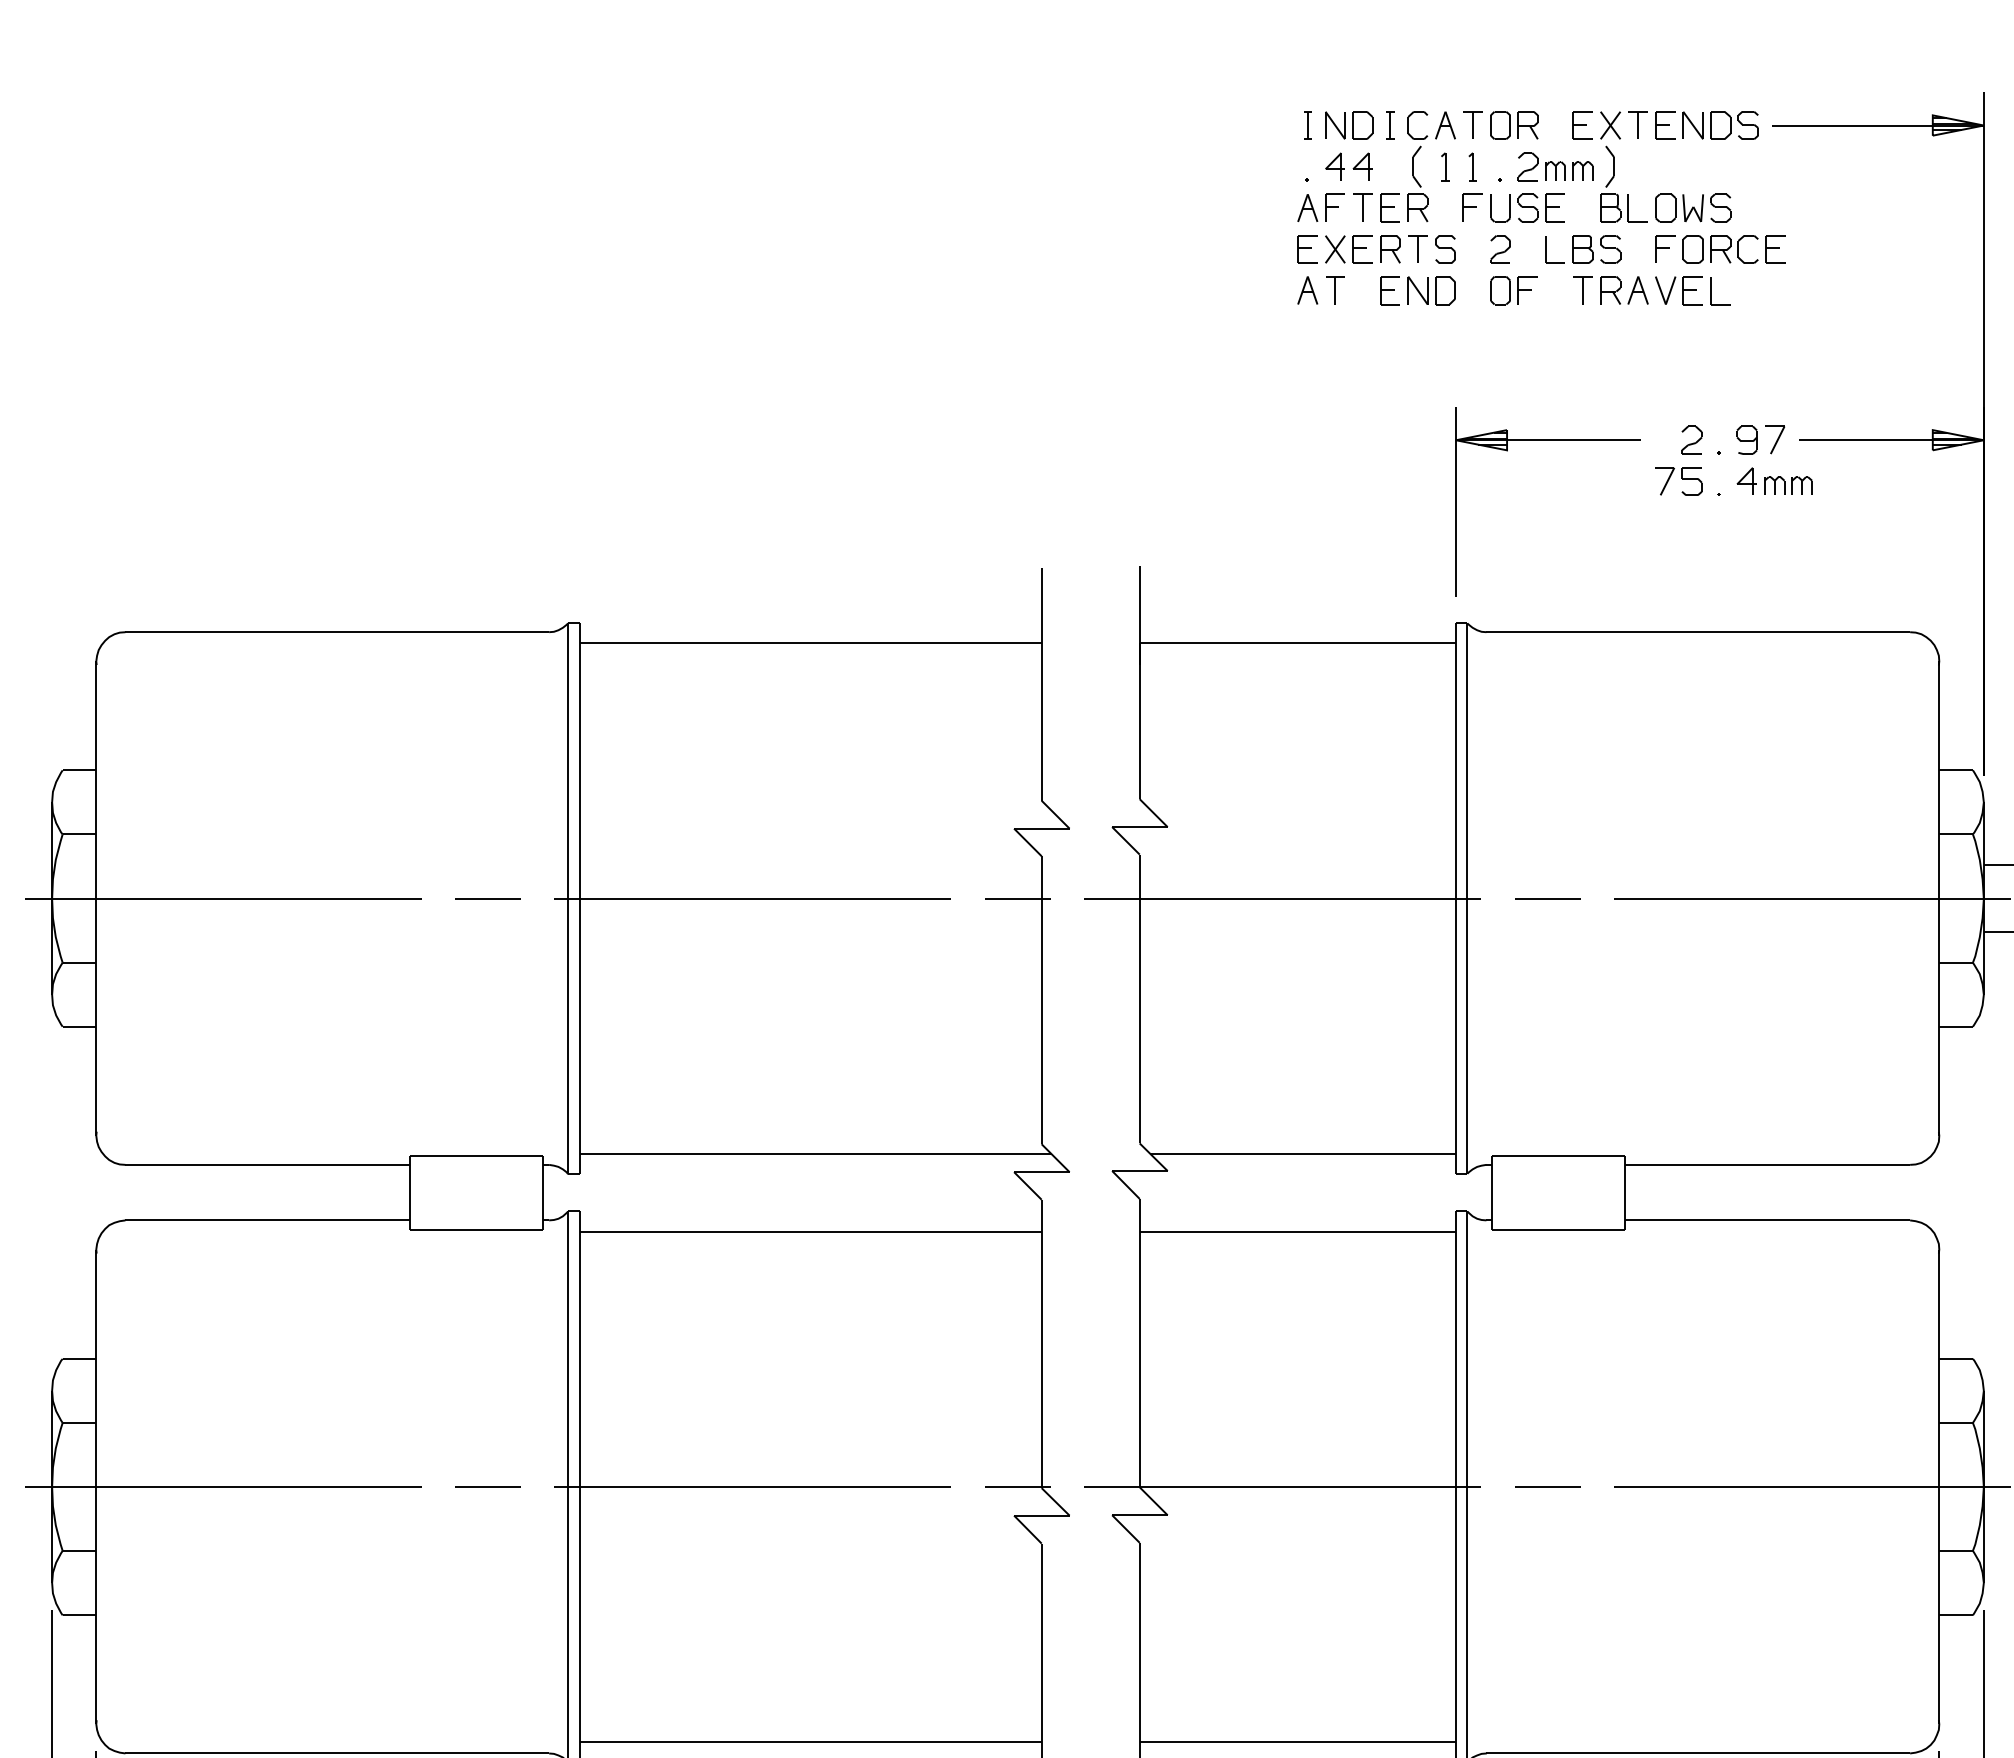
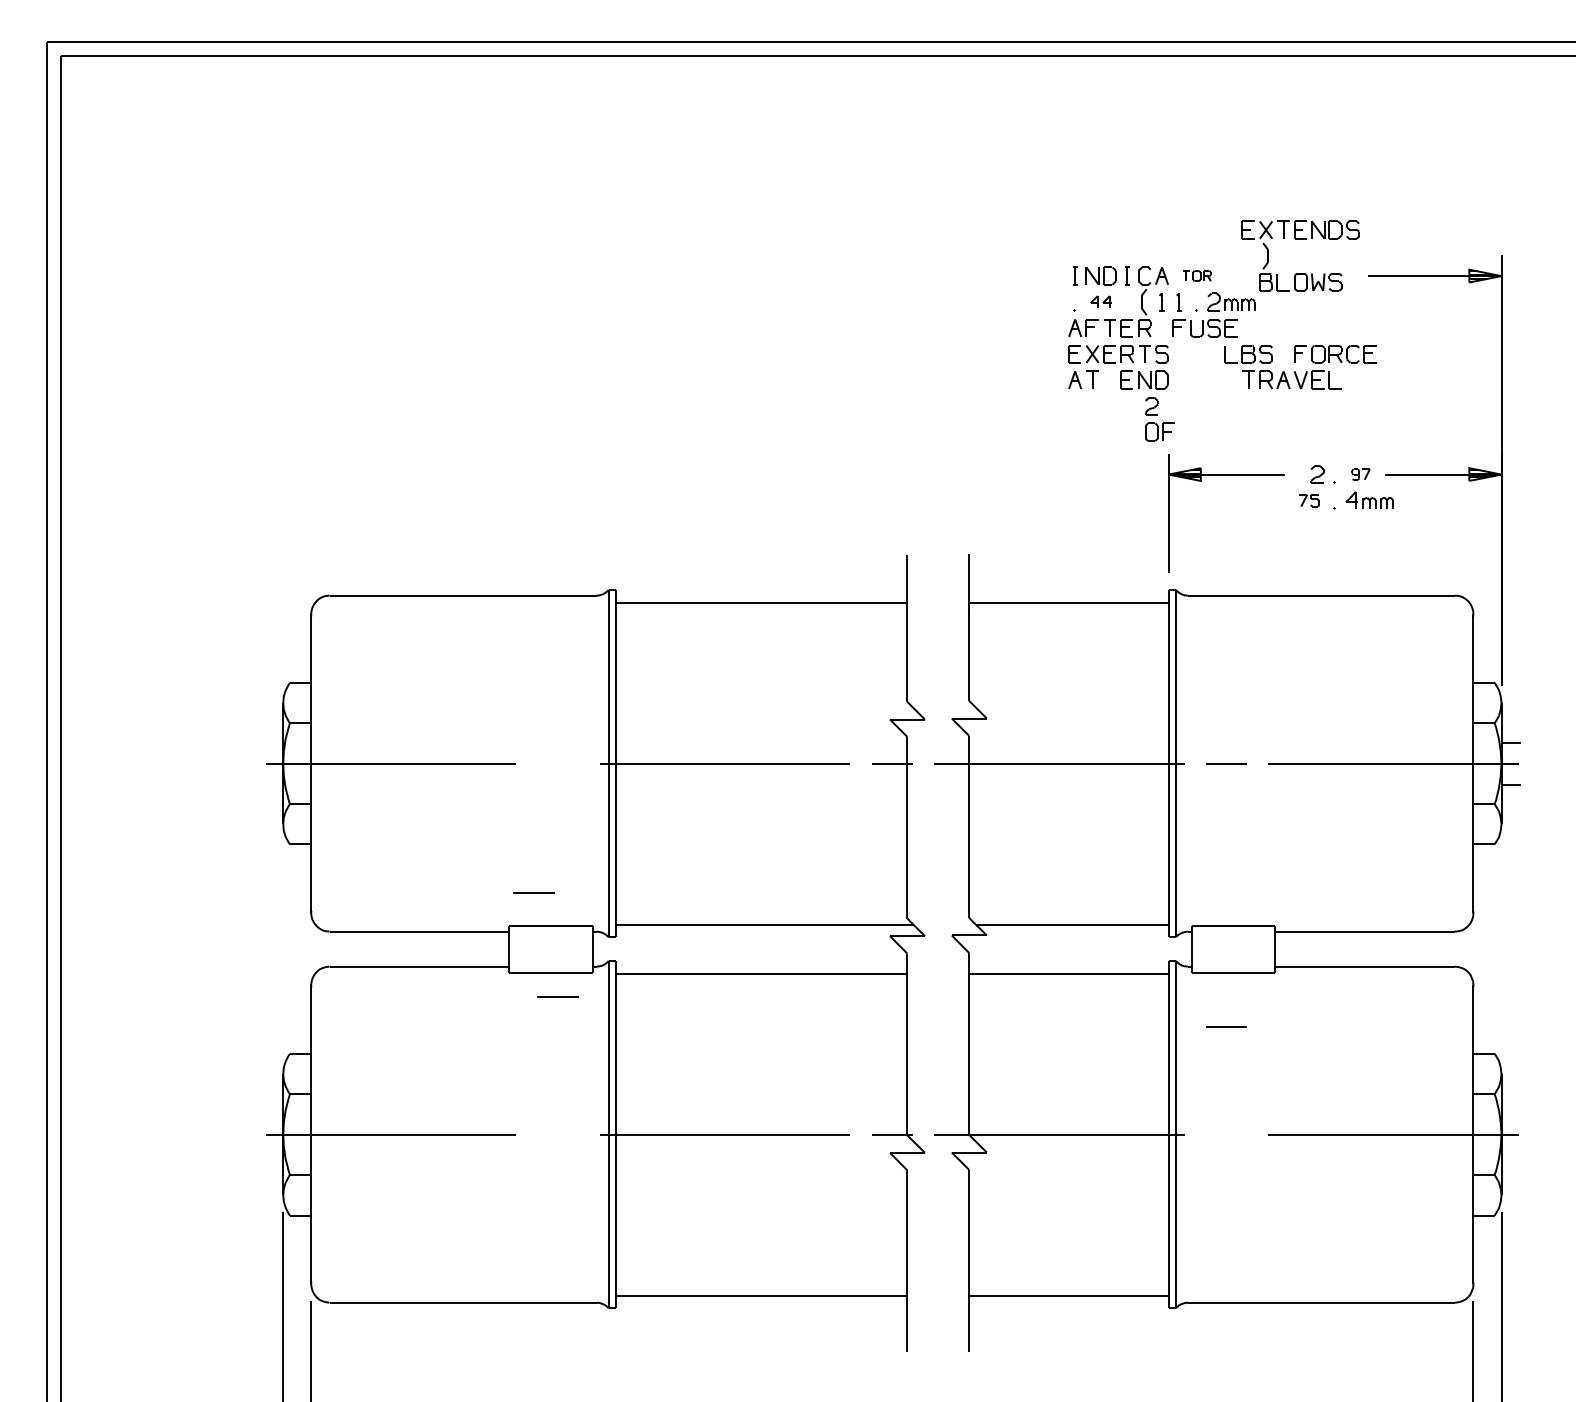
part: (1500, 124) -> (1196, 275), size x0.6
part: (1665, 140) -> (1300, 239), moved
part: (1347, 165) -> (1100, 301), size x0.7
part: (1512, 270) -> (1159, 419), moved
part: (1760, 440) -> (1360, 474), size x0.6
part: (1679, 481) -> (1309, 500), size x0.7
line: (486, 898) -> (533, 892), moved
line: (486, 1486) -> (557, 996), moved
line: (1547, 1486) -> (1226, 1026), moved

